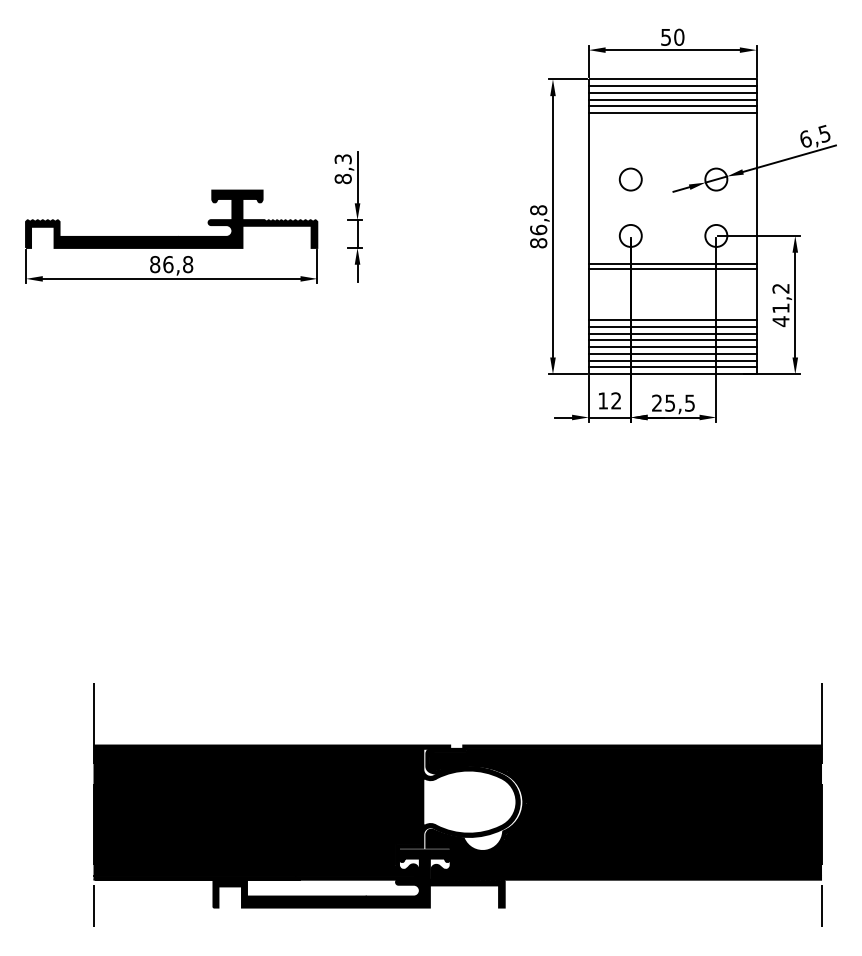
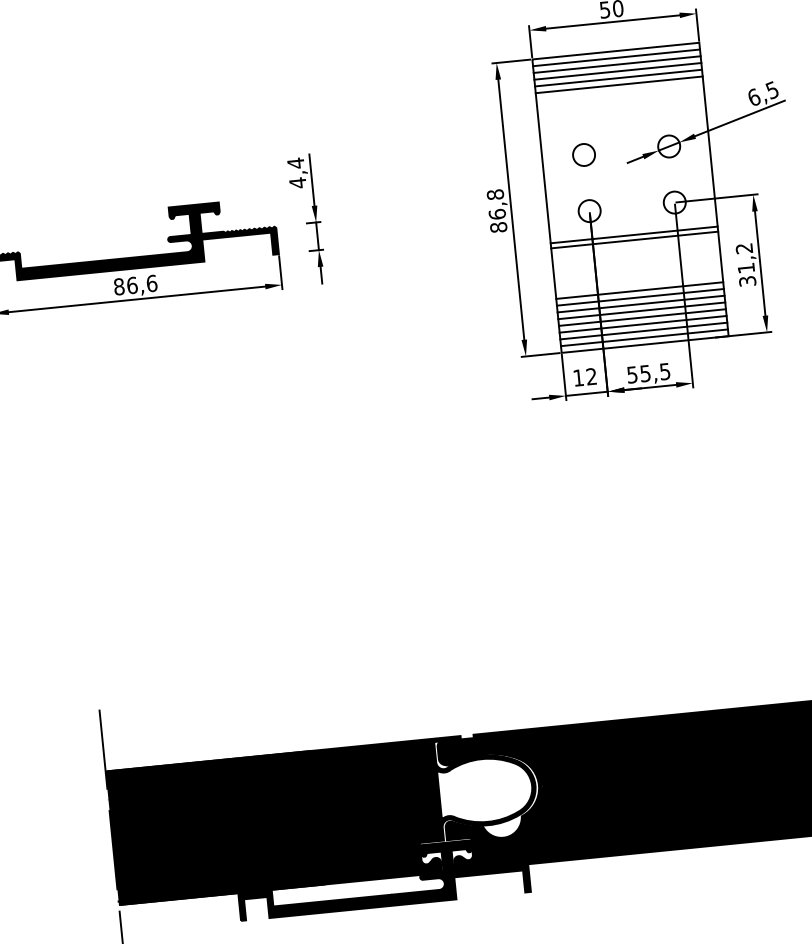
text: (342, 168) -> (296, 172), 8,3 -> 4,4
text: (188, 264) -> (152, 283), 86,8 -> 86,6
text: (780, 321) -> (747, 281), 41,2 -> 31,2
text: (656, 402) -> (631, 374), 25,5 -> 55,5

